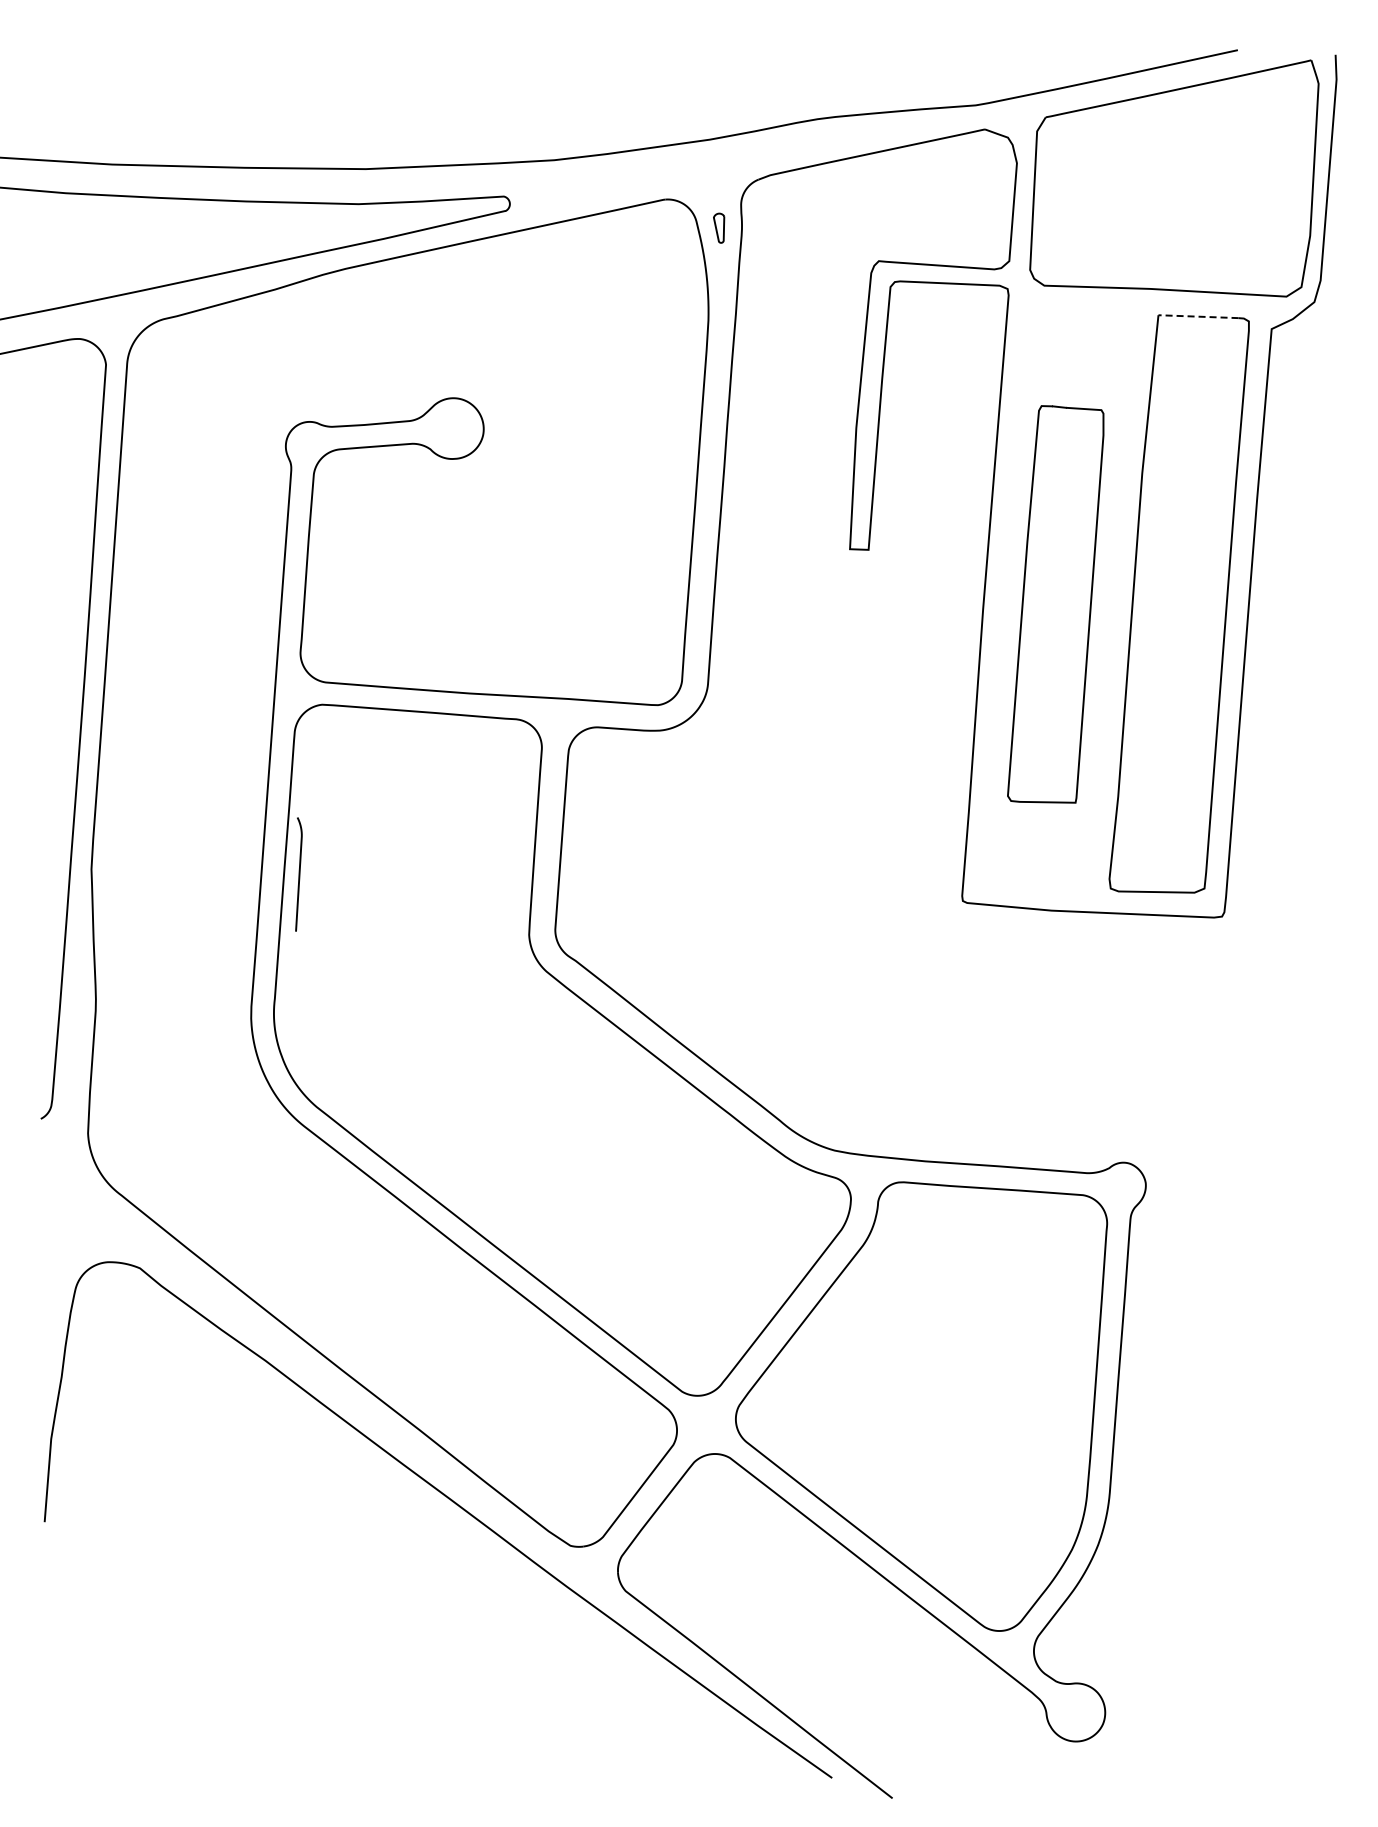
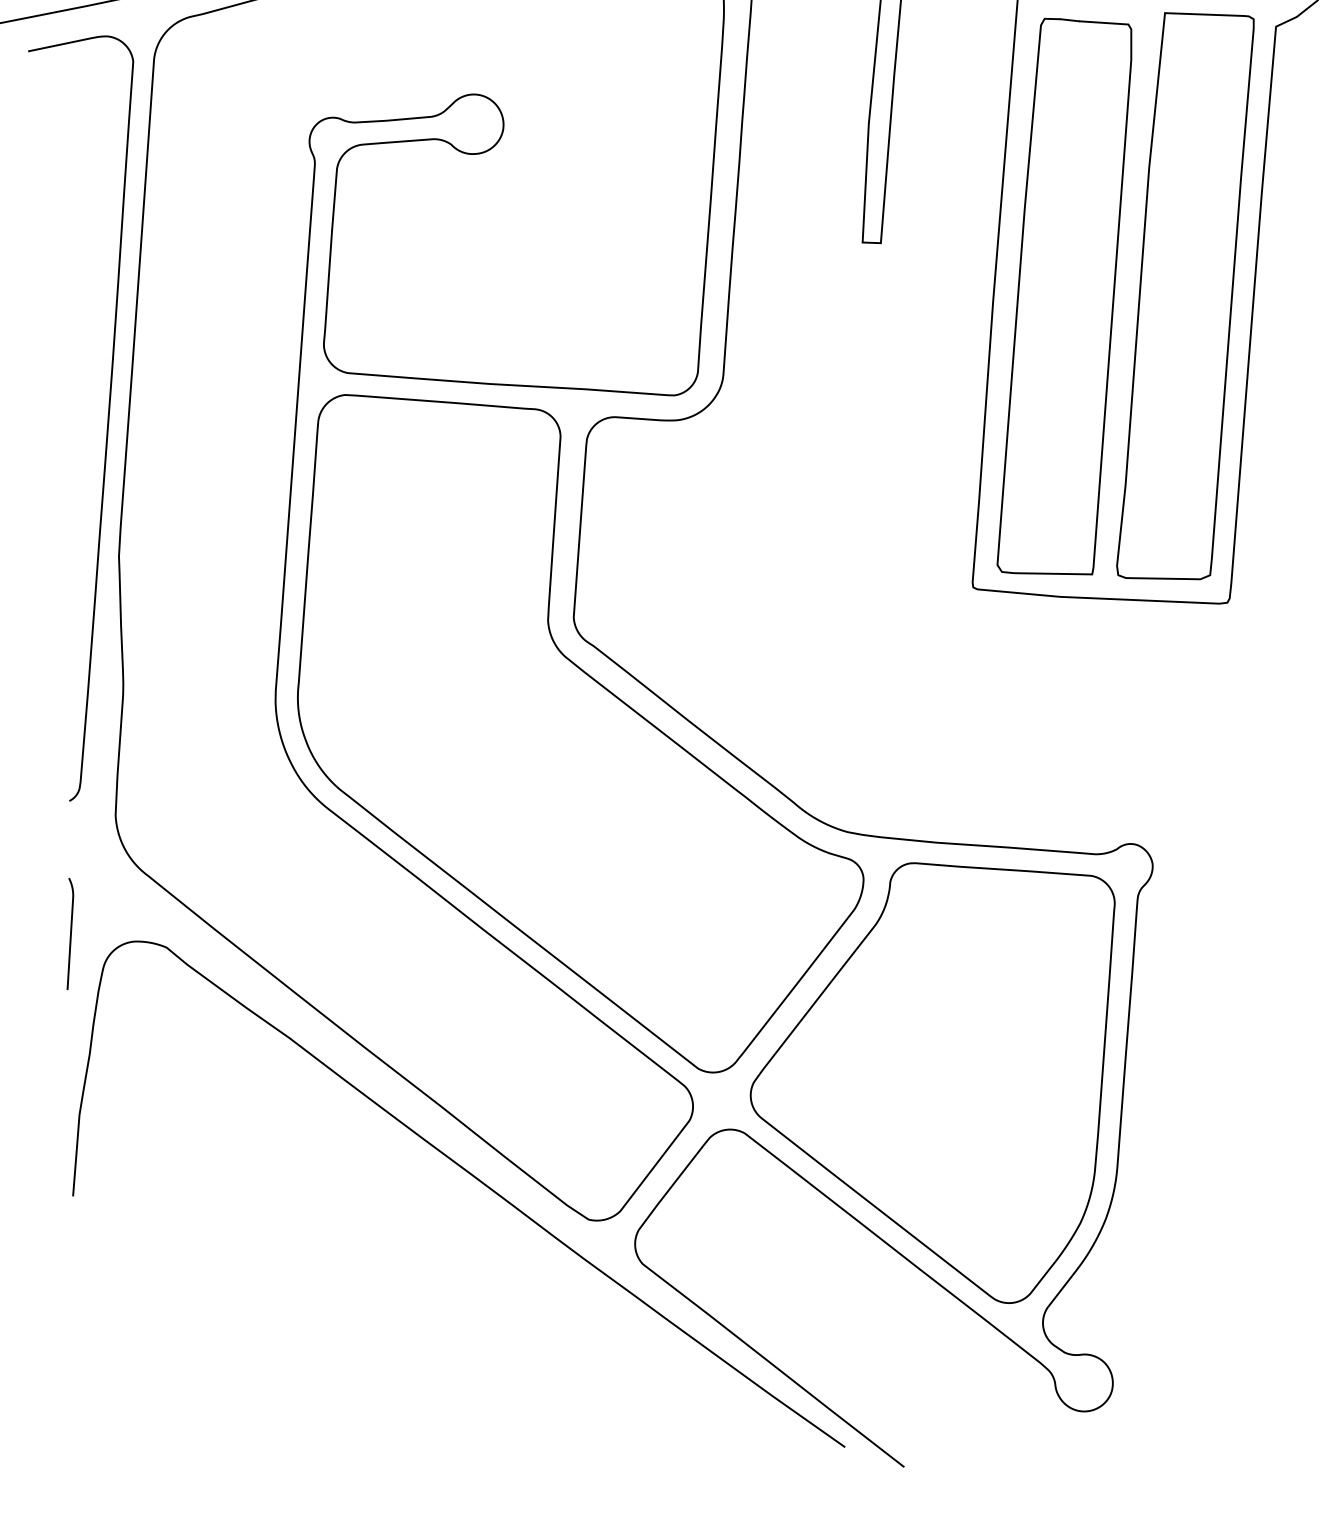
line: (1198, 316) -> (1204, 14), dashed -> solid
part: (1055, 604) -> (1064, 296), size x1.43
curve: (298, 874) -> (69, 933), moved

